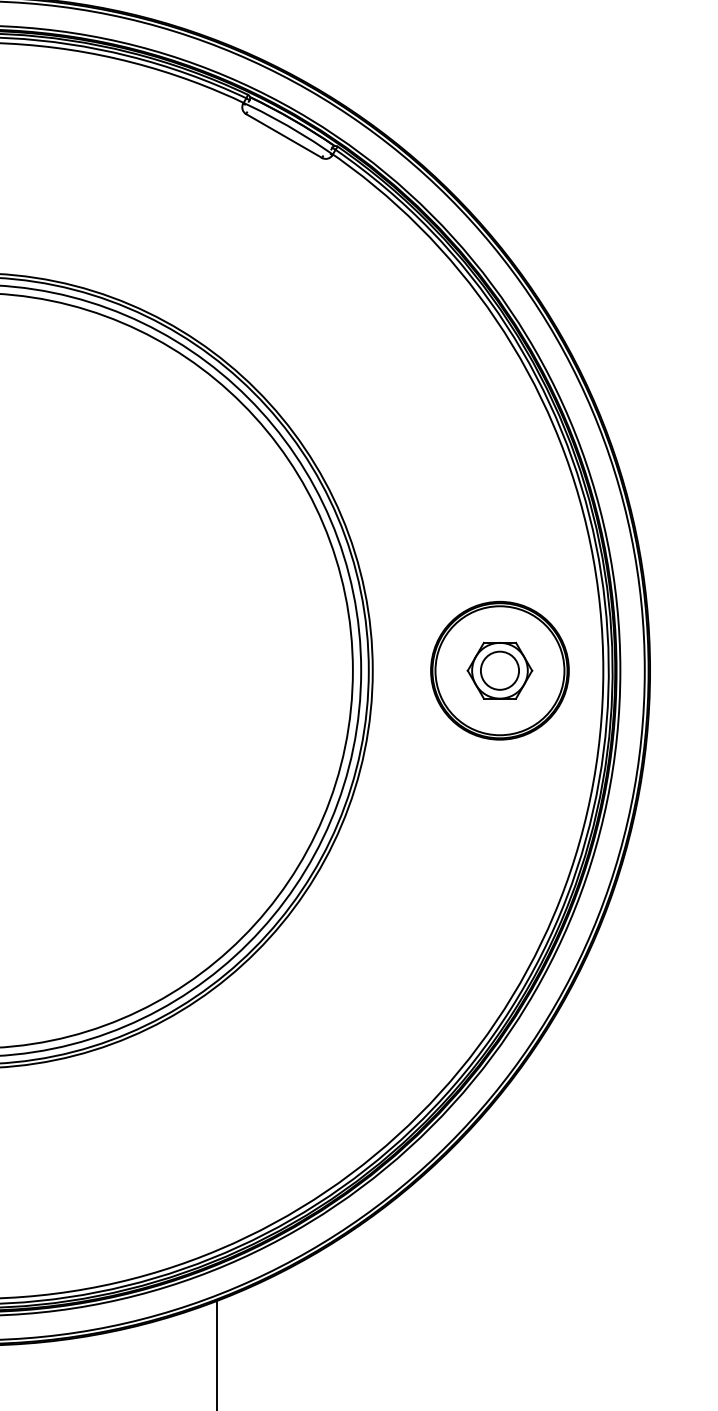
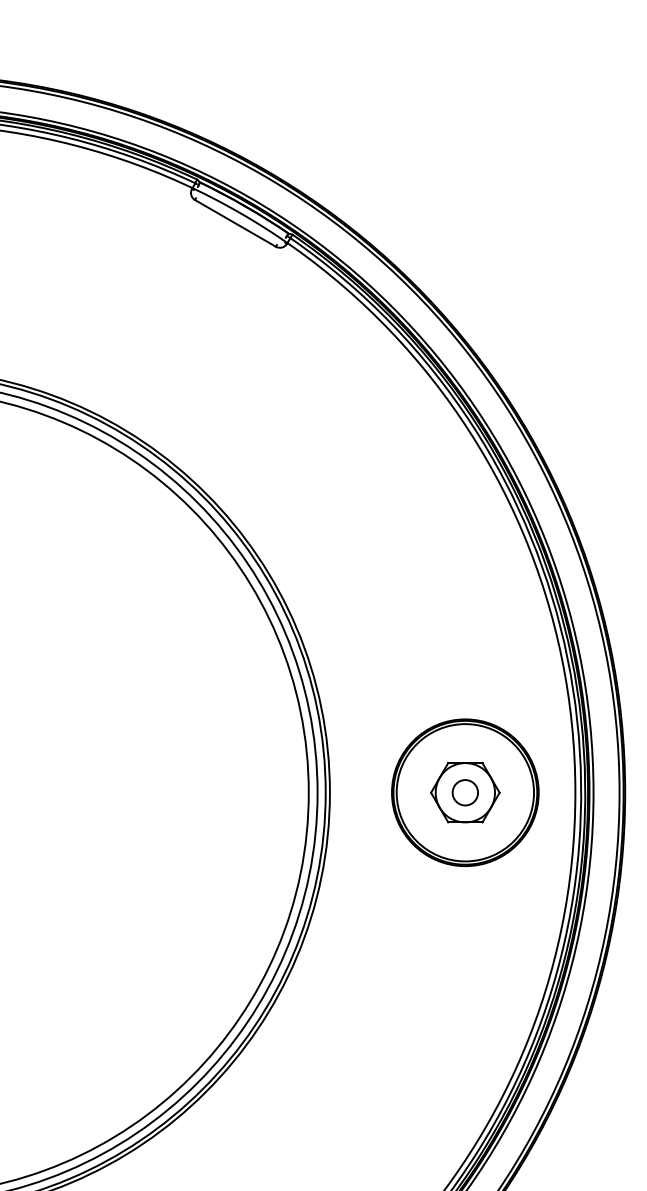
circle: (499, 670) -> (464, 792), size x0.62

